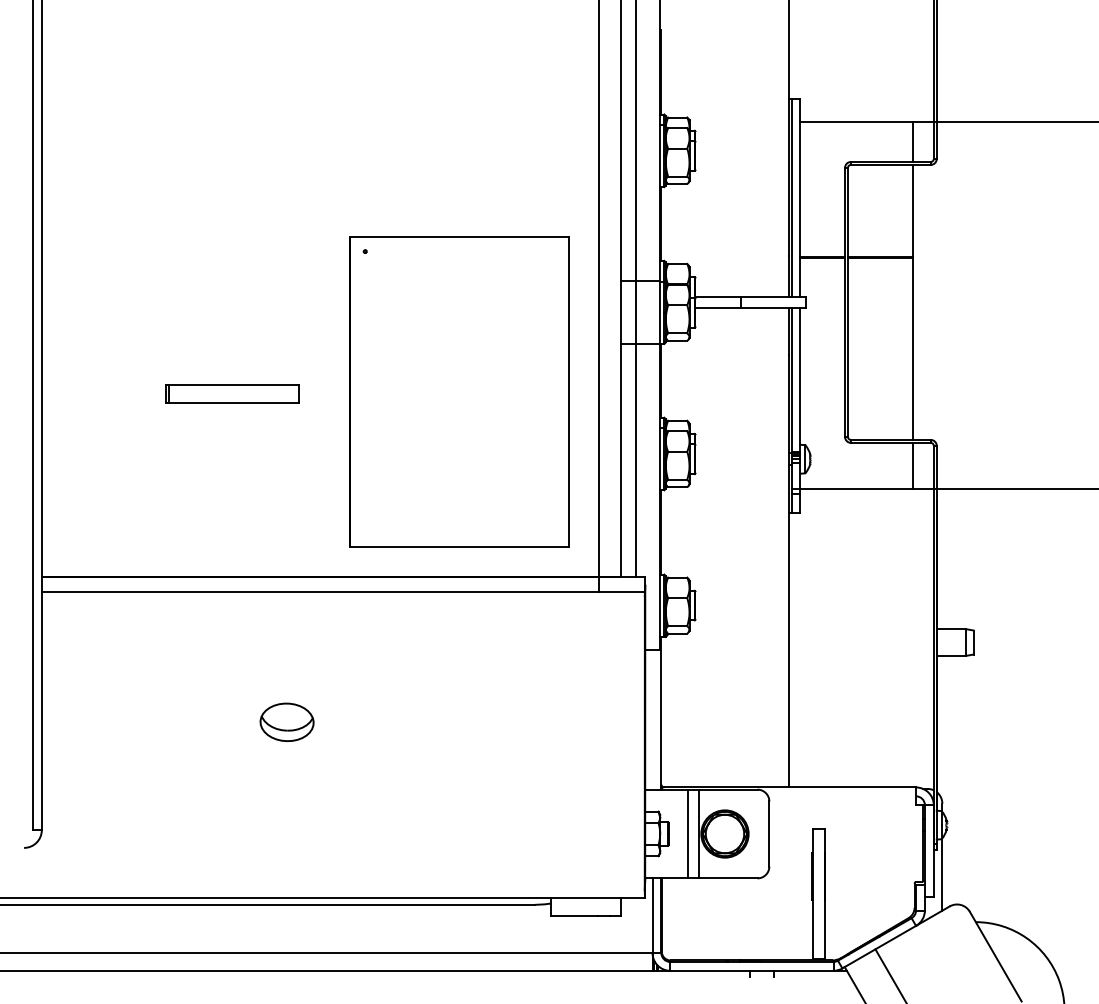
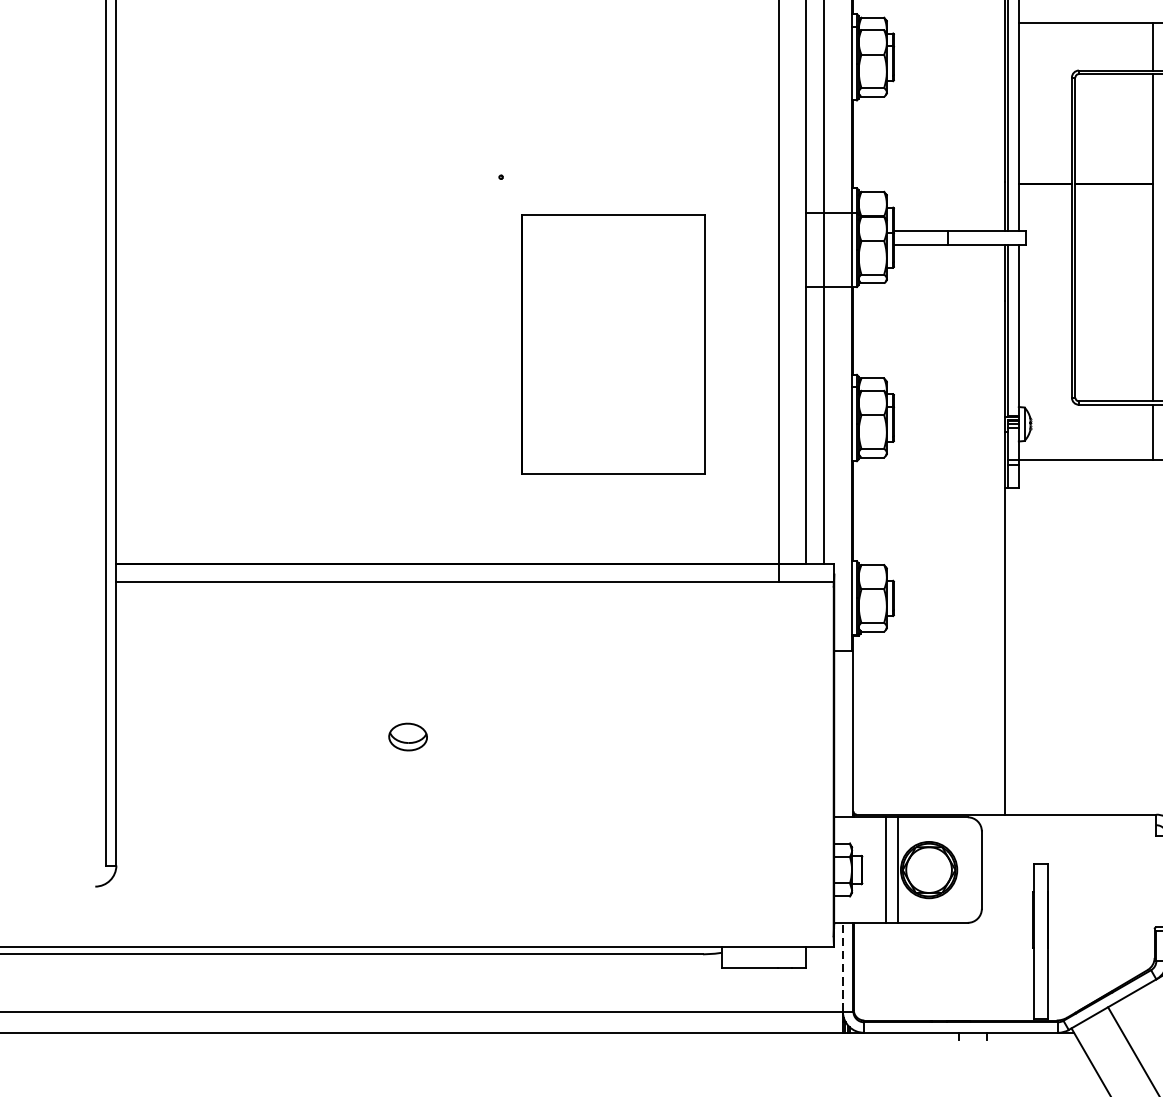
part: (459, 391) -> (613, 343), size x0.7
part: (232, 393) -> (343, 346), removed
part: (286, 721) -> (407, 736), size x0.6
line: (652, 915) -> (842, 967), solid -> dashed

